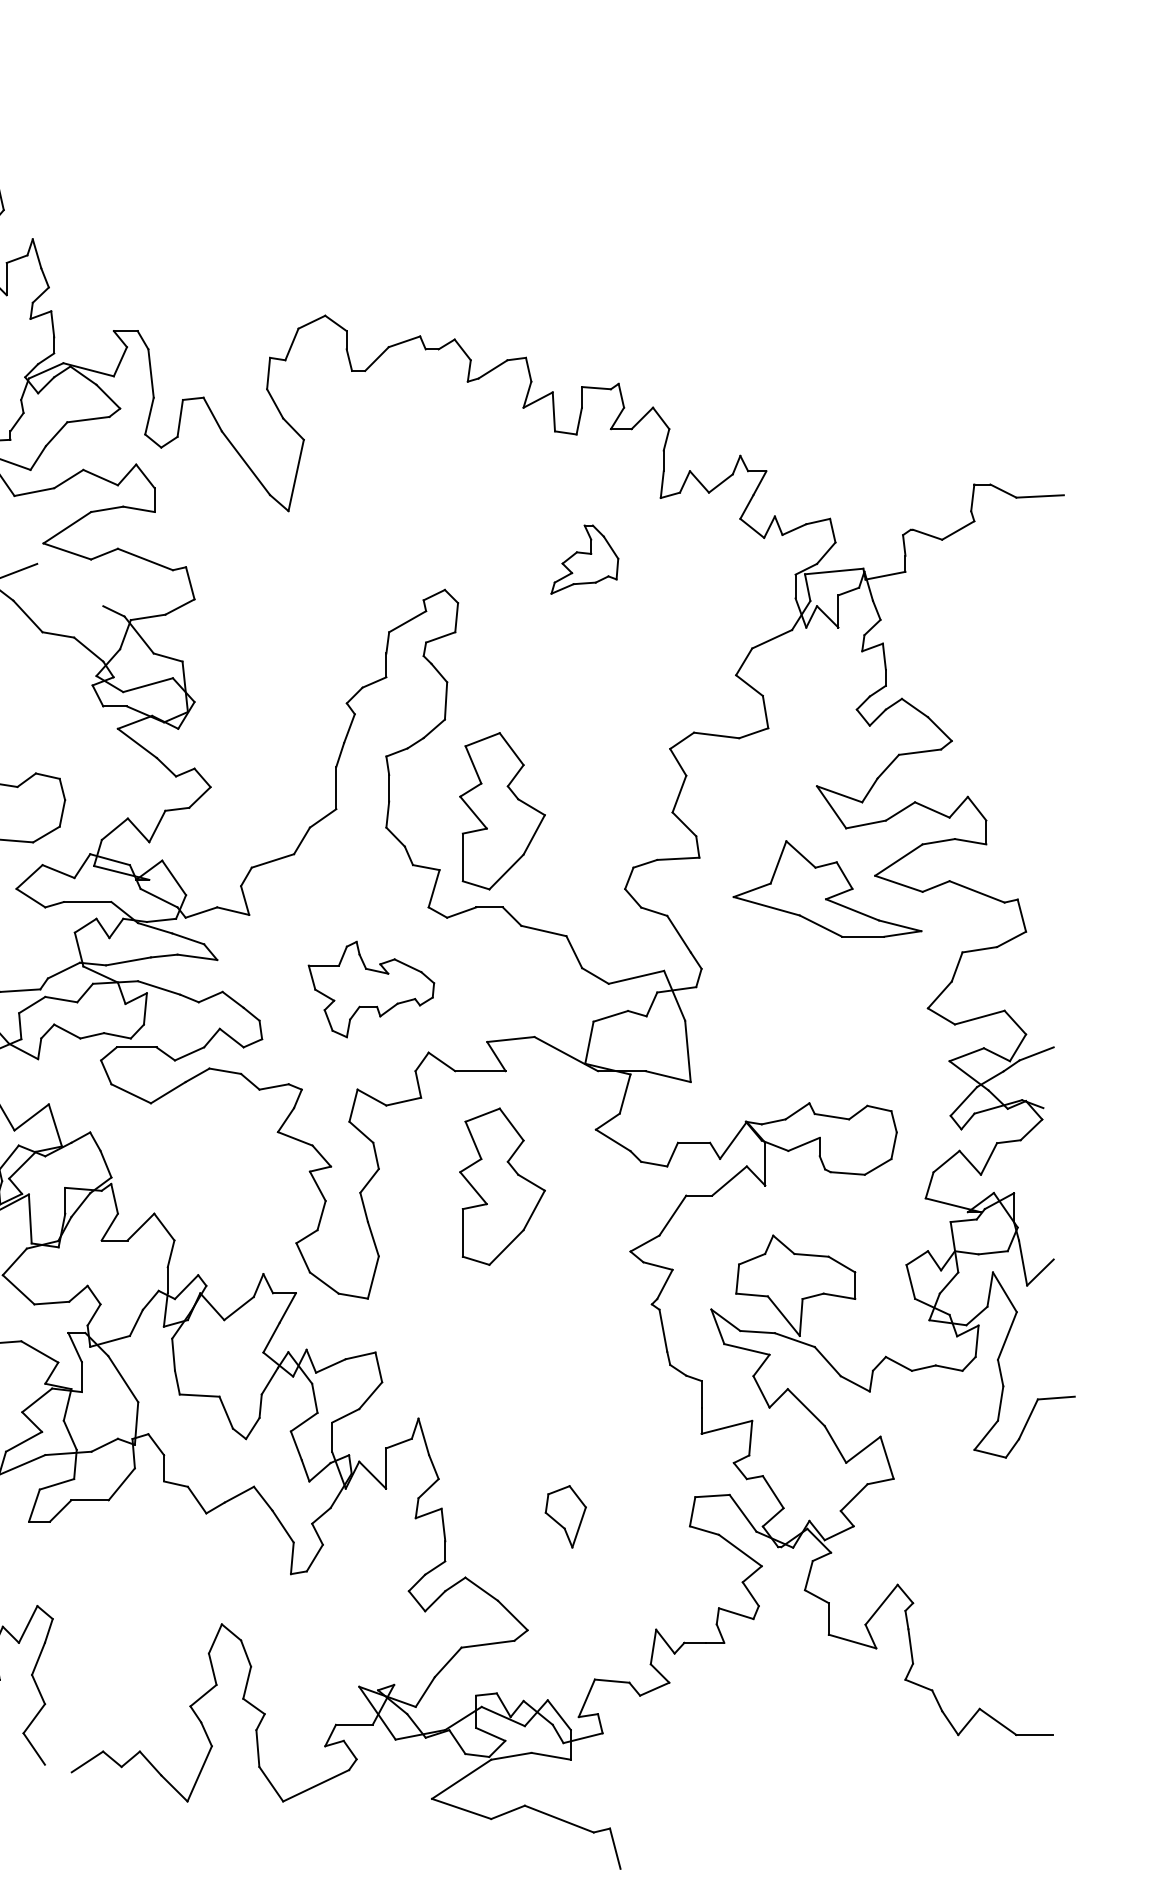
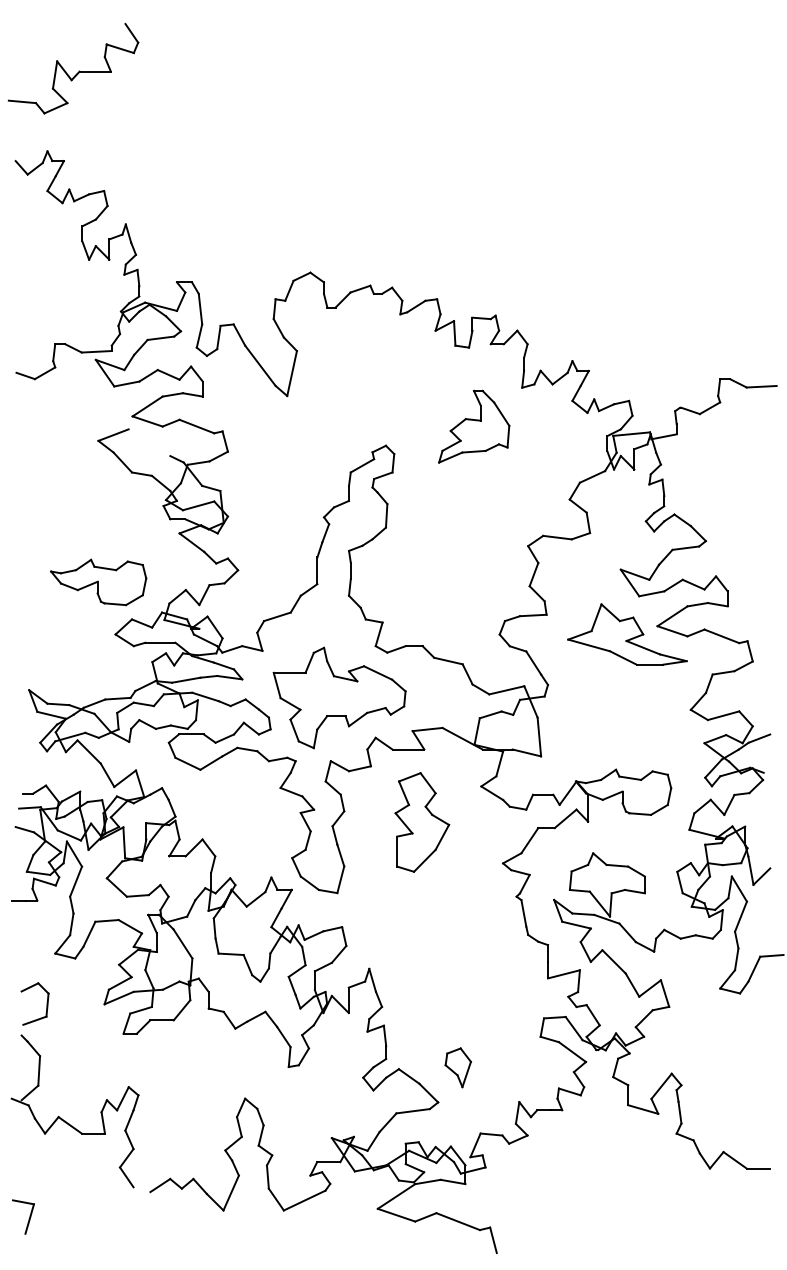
part: (585, 559) -> (474, 426), size x1.67
part: (502, 811) -> (422, 585), removed
part: (371, 988) -> (339, 697), size x1.67
part: (564, 1516) -> (457, 1067), moved

